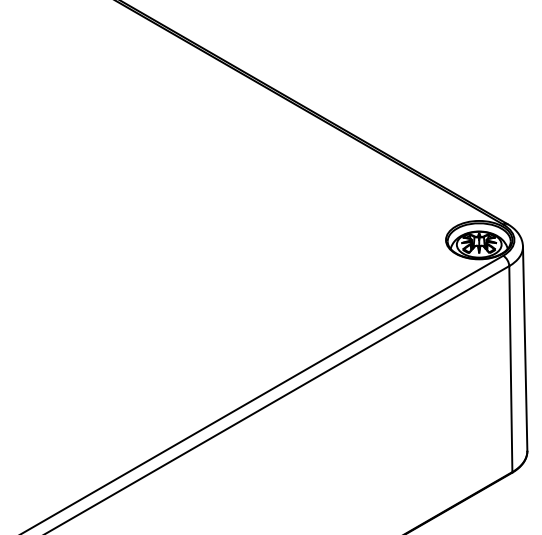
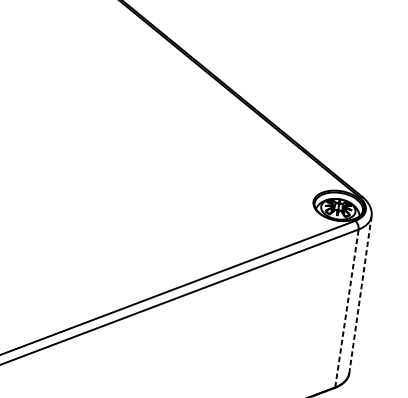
line: (525, 349) -> (360, 295), solid -> dashed
line: (510, 368) -> (346, 307), solid -> dashed

